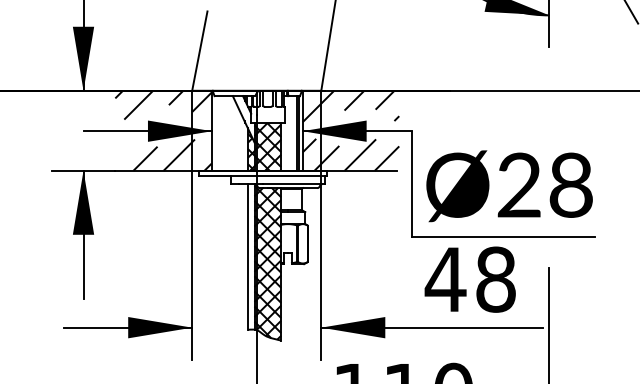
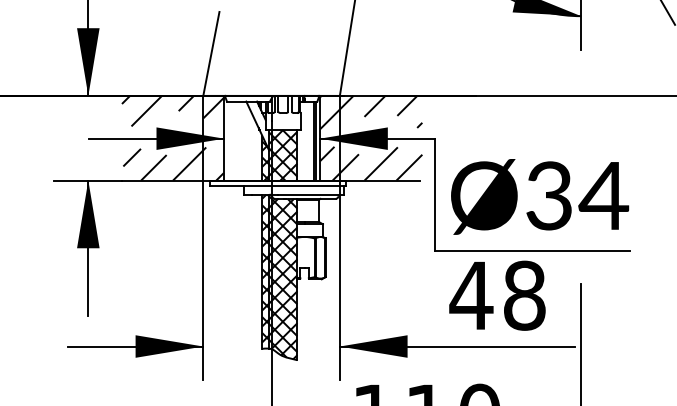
line: (124, 148) -> (131, 156), added
text: (545, 184) -> (577, 195), Ø28 -> Ø34
hatch: (250, 253) -> (264, 268), added

